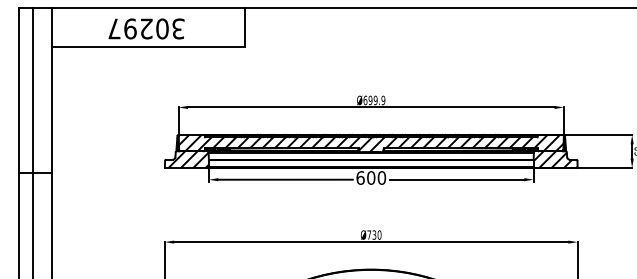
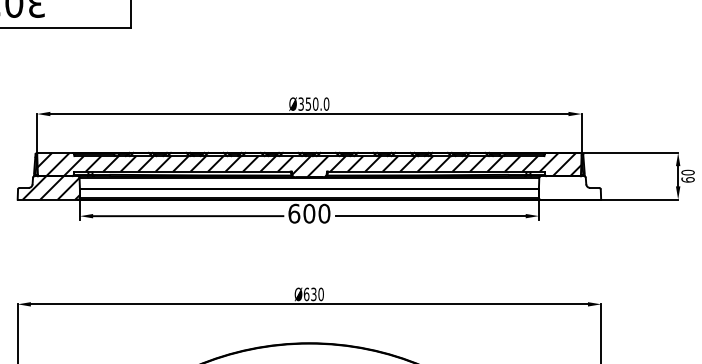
text: (373, 100) -> (312, 104), Ø699.9 -> Ø350.0
hatch: (555, 159) -> (569, 187), removed
text: (369, 234) -> (306, 293), Ø730 -> Ø630

